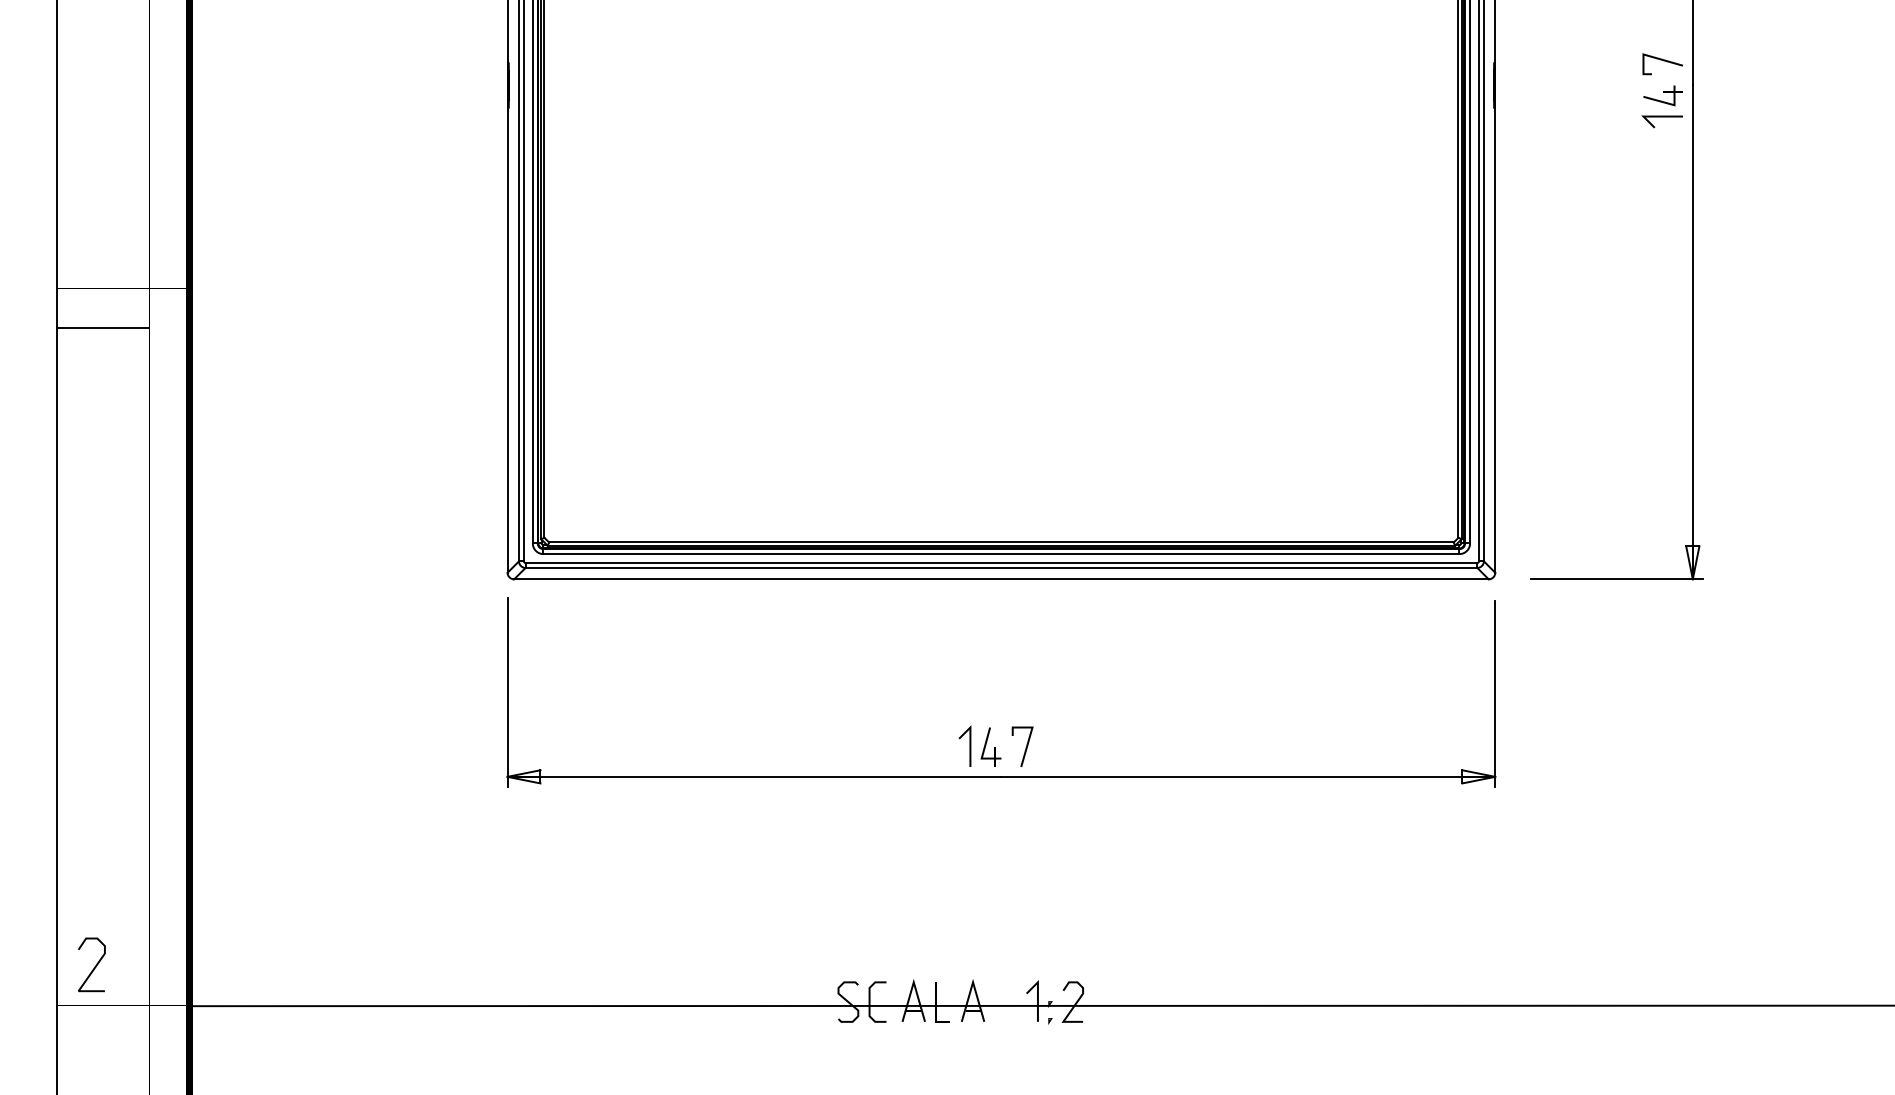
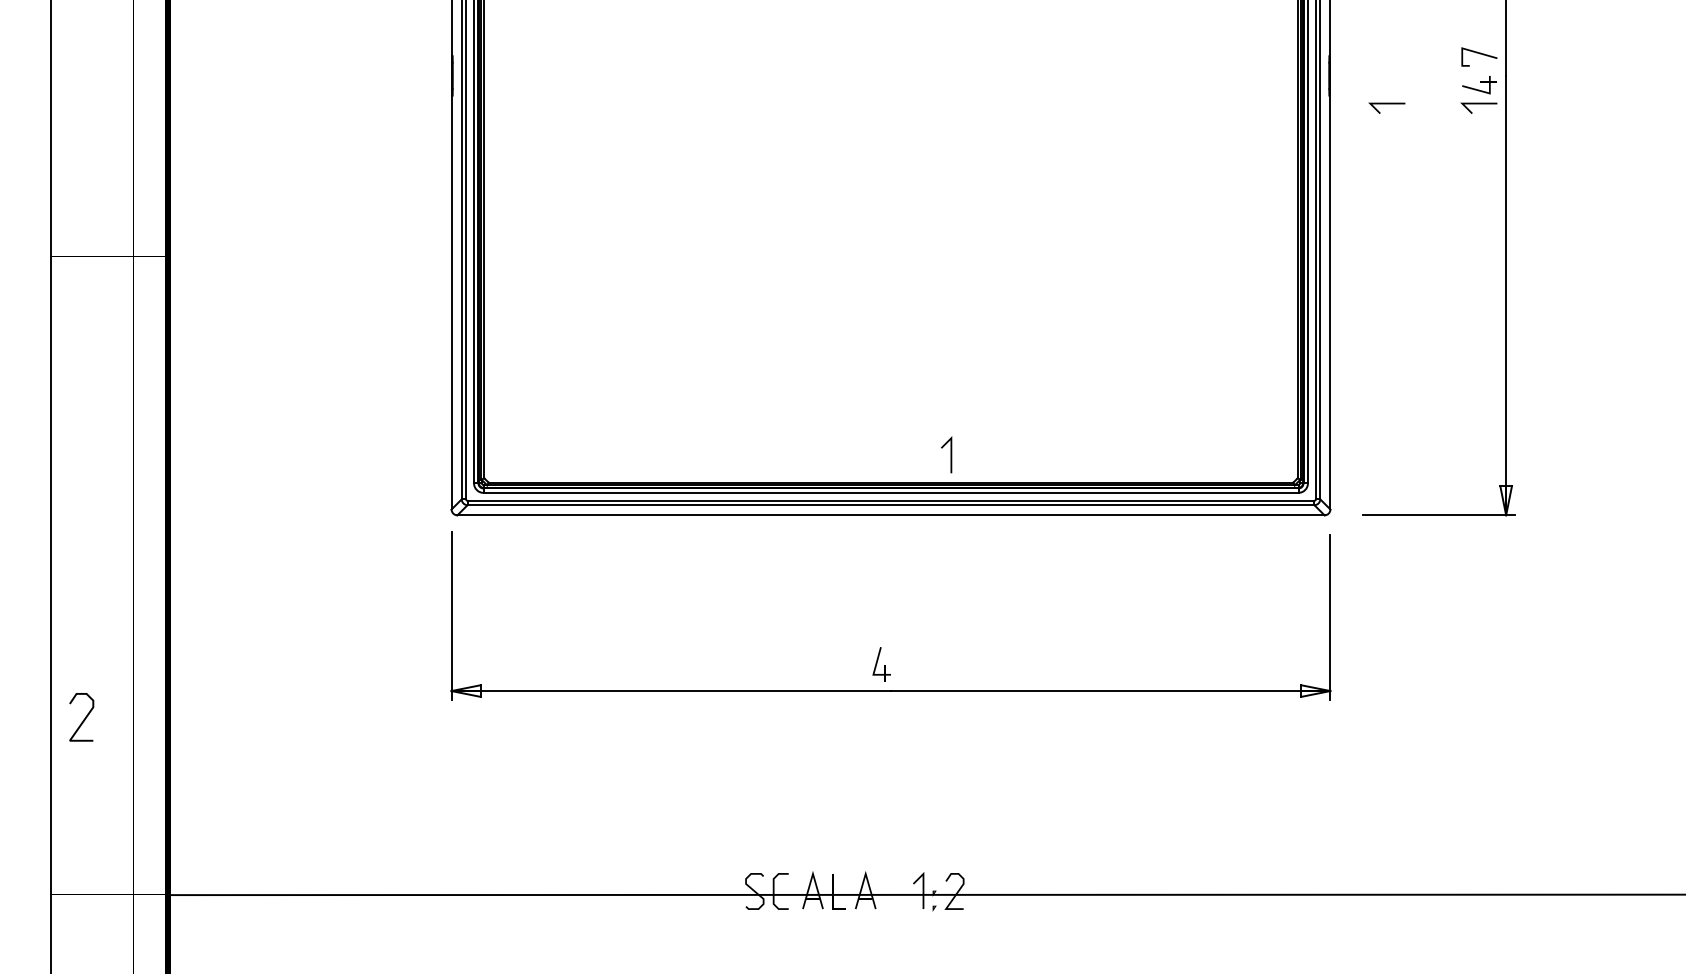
line: (1558, 117) -> (1386, 104), added
line: (102, 327) -> (91, 291), removed
line: (969, 745) -> (950, 454), moved
line: (1025, 746) -> (912, 664), removed
curve: (93, 967) -> (83, 719), moved

